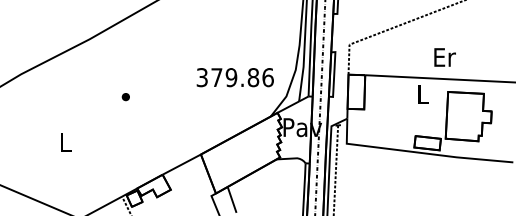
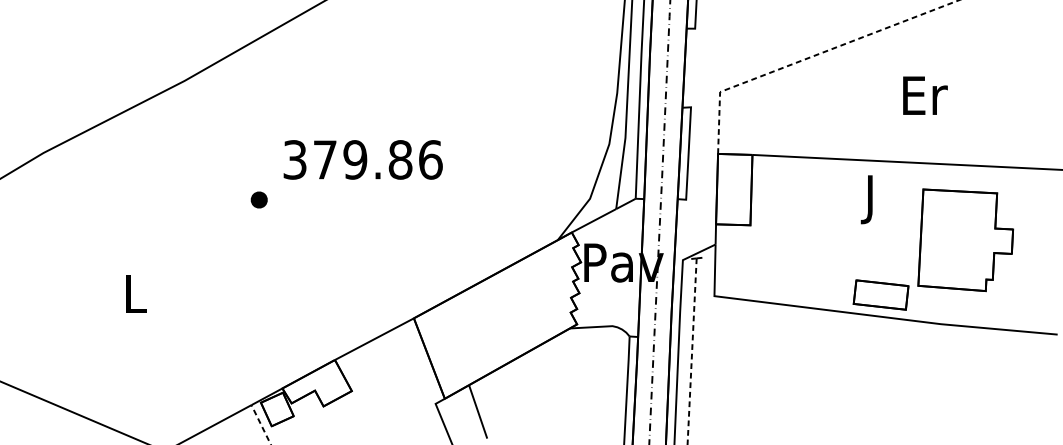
text: (444, 57) -> (924, 95), moved
text: (234, 77) -> (361, 159), moved
text: (422, 96) -> (870, 198), L -> J

